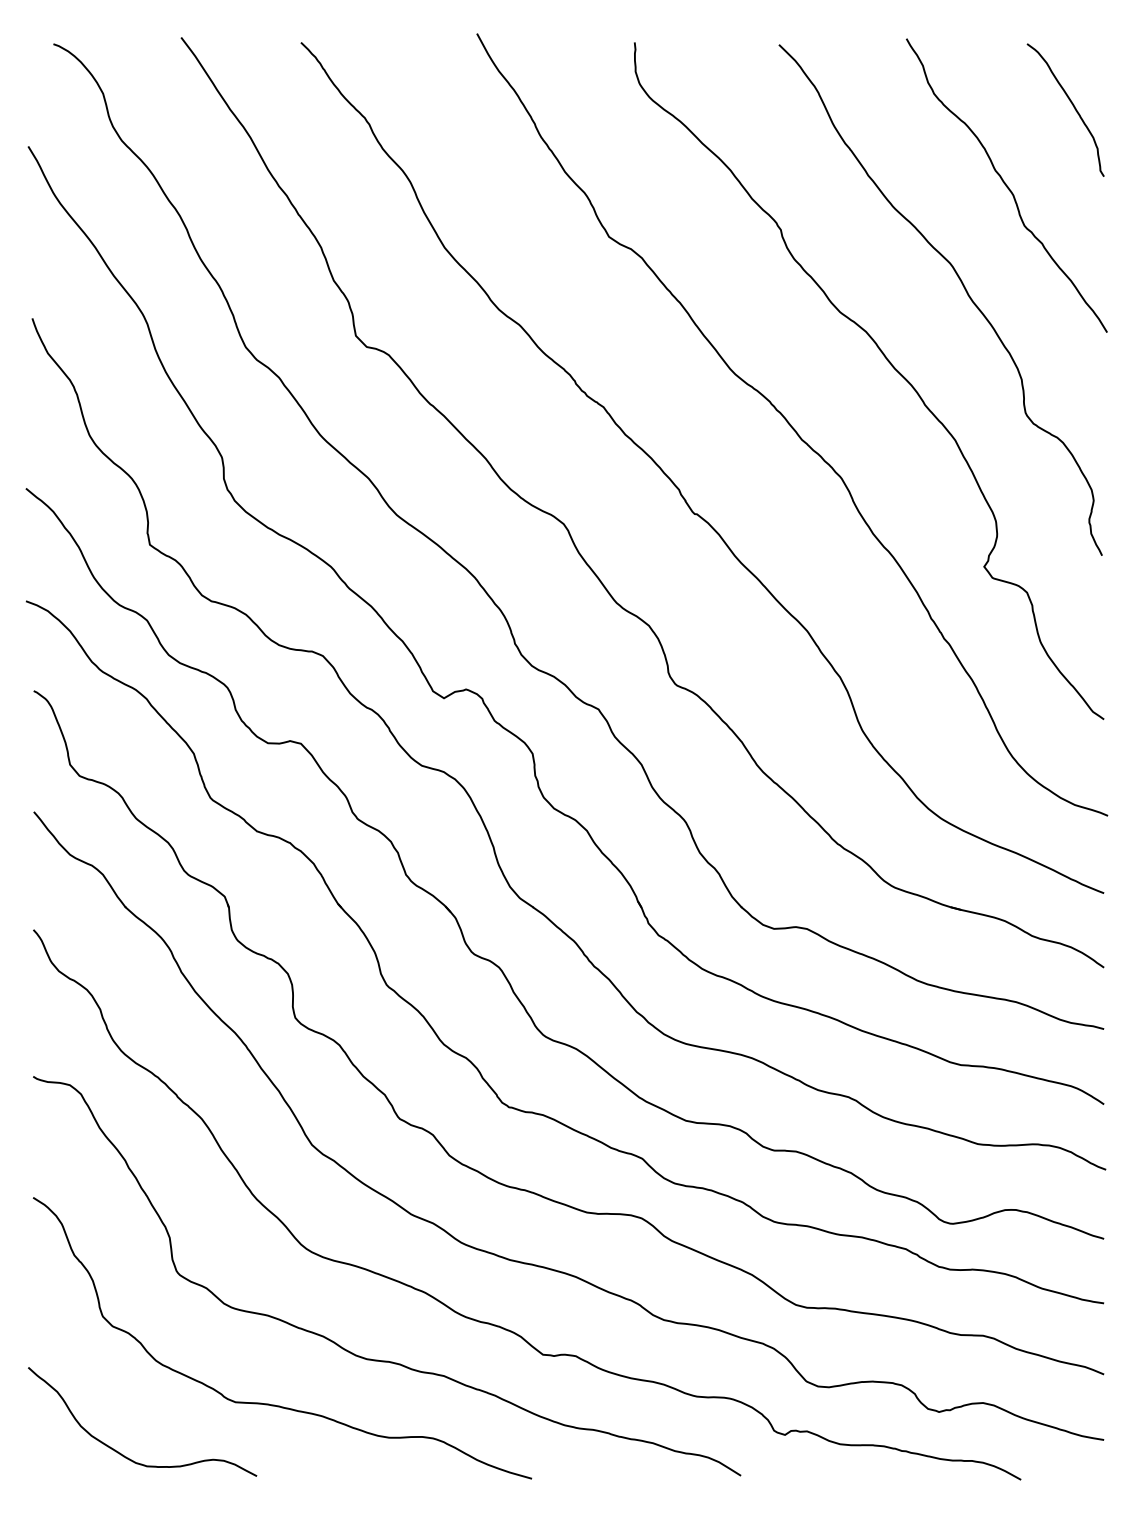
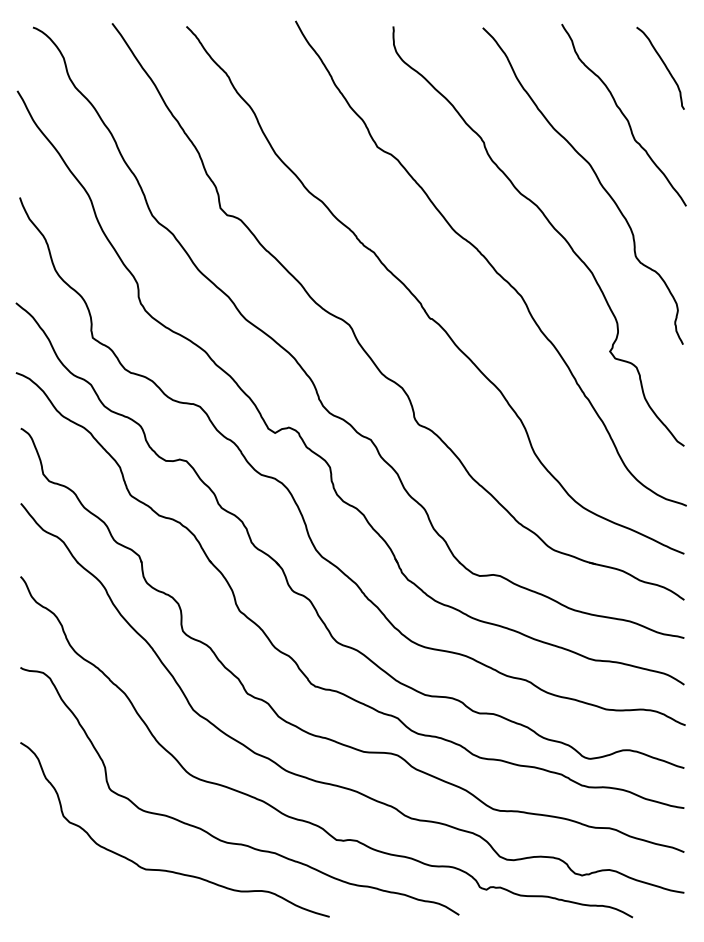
curve: (123, 1453) -> (76, 901), removed

